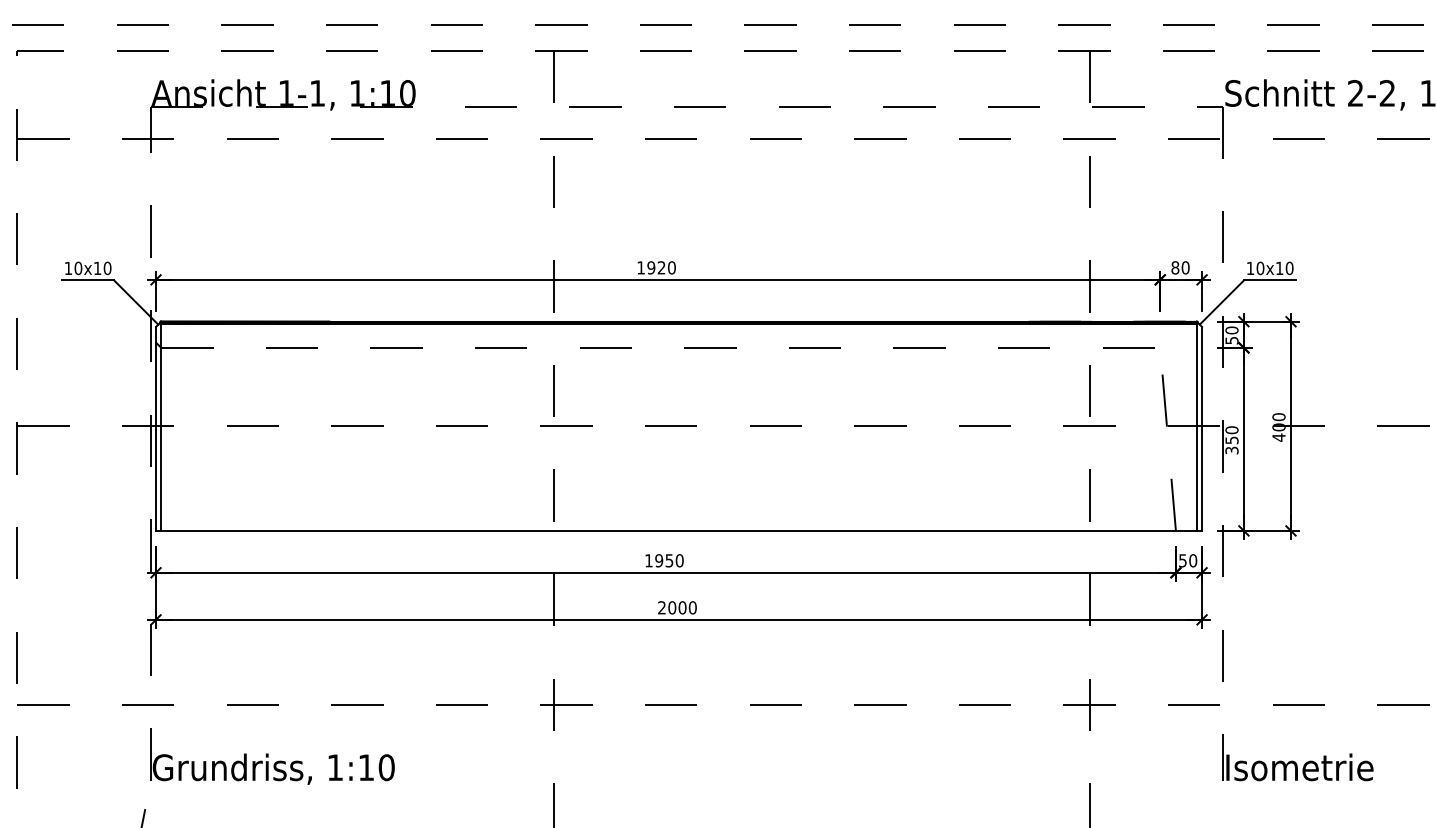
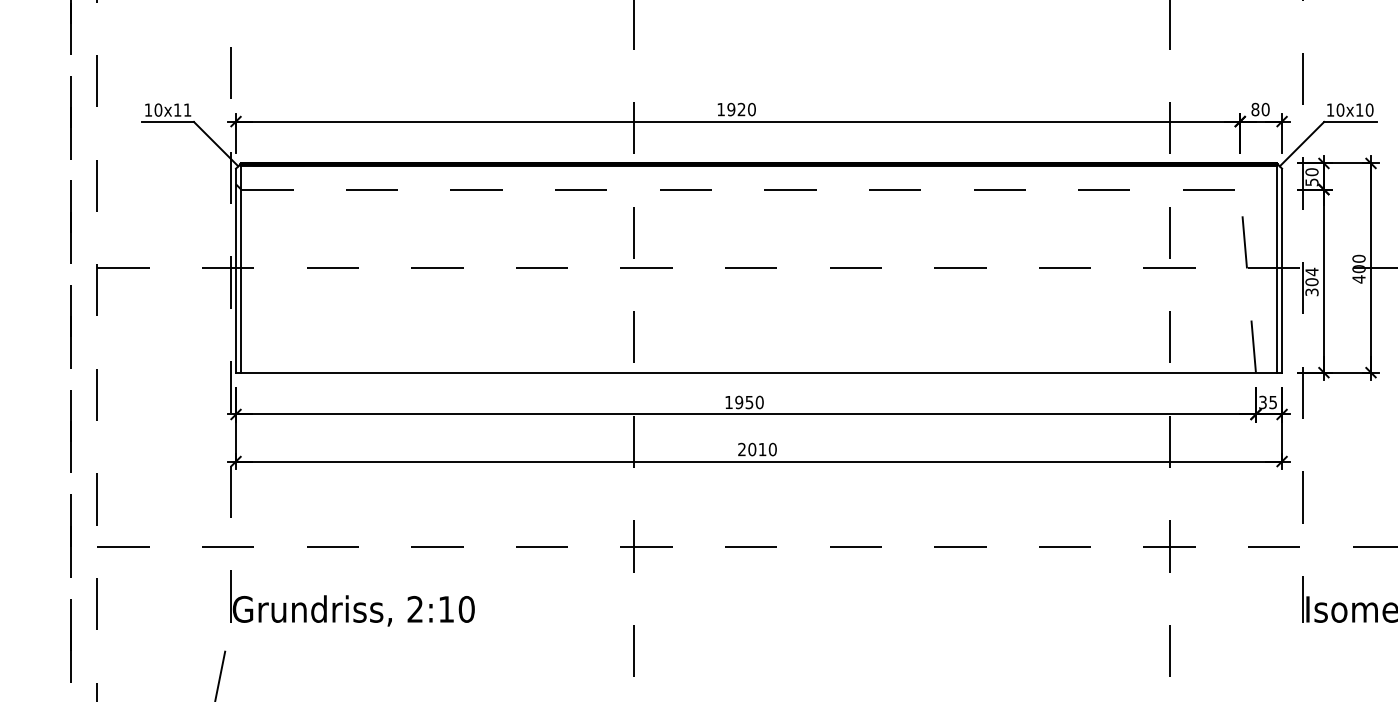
text: (107, 268) -> (187, 110), 10x10 -> 10x11
text: (1231, 435) -> (1311, 277), 350 -> 304
text: (1188, 560) -> (1268, 402), 50 -> 35
text: (682, 607) -> (762, 449), 2000 -> 2010
text: (334, 767) -> (414, 609), 1:10 -> 2:10

